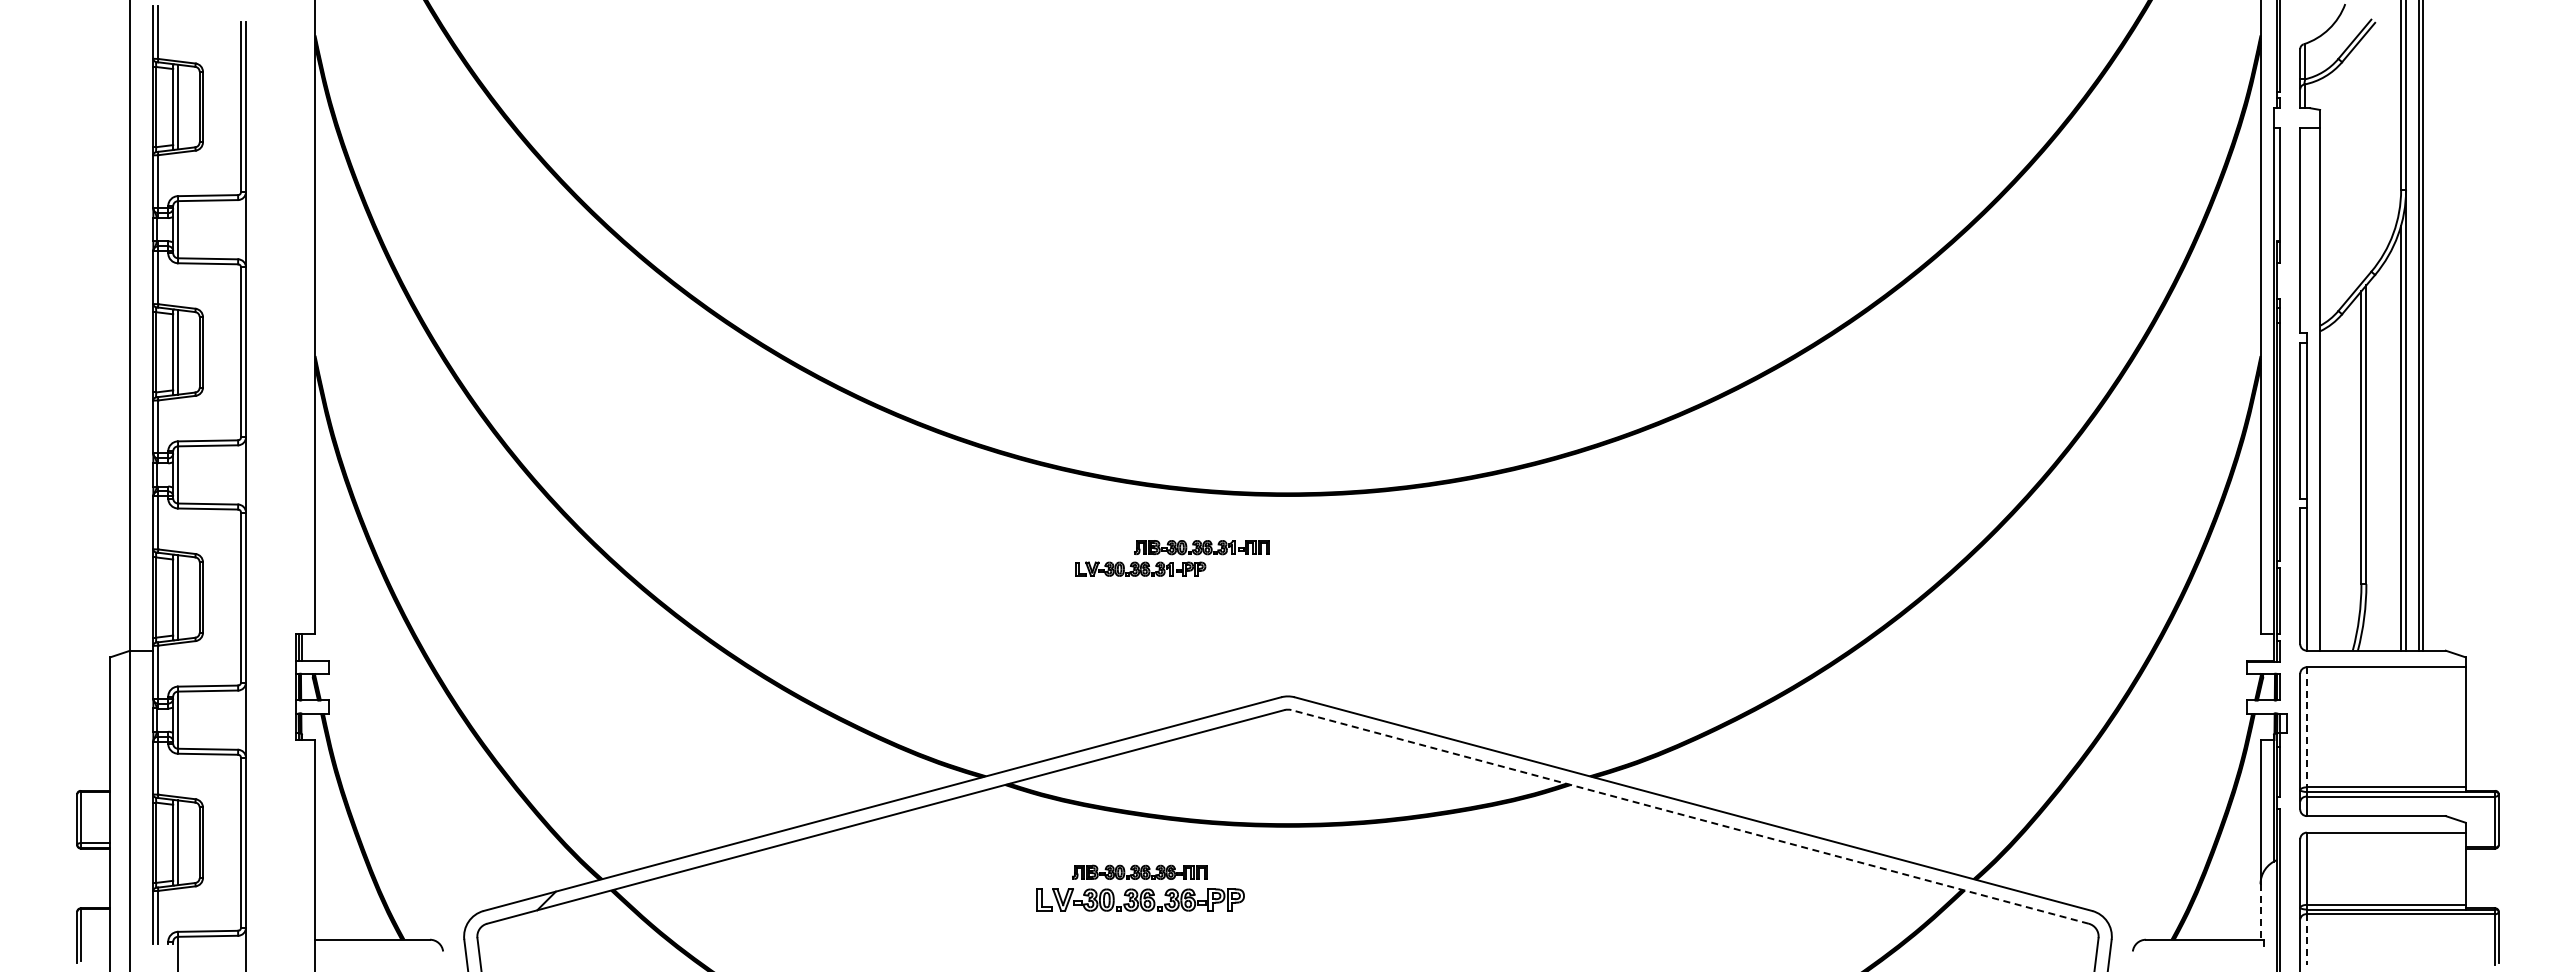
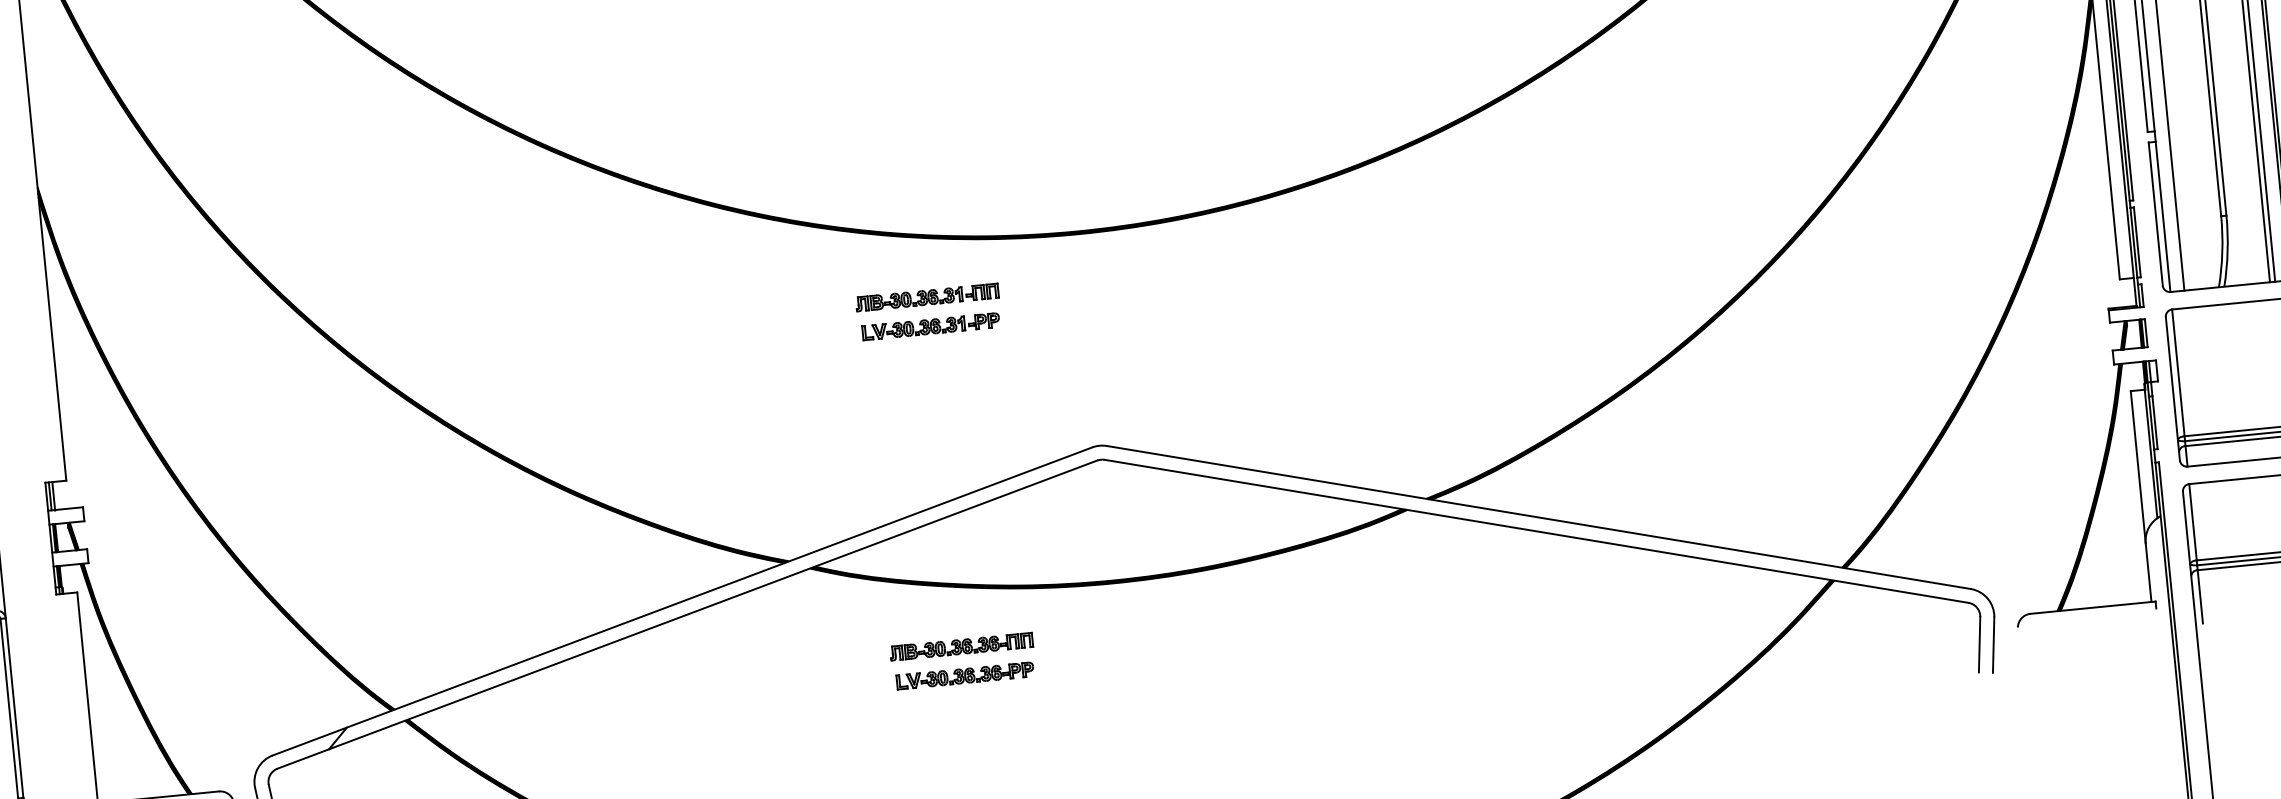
part: (1201, 547) -> (926, 297), moved
line: (2306, 727) -> (2178, 373), dashed -> solid
line: (1690, 816) -> (1536, 530), dashed -> solid
part: (1140, 899) -> (964, 675), size x0.62
line: (2260, 911) -> (2148, 572), dashed -> solid
line: (2306, 939) -> (2199, 596), dashed -> solid

